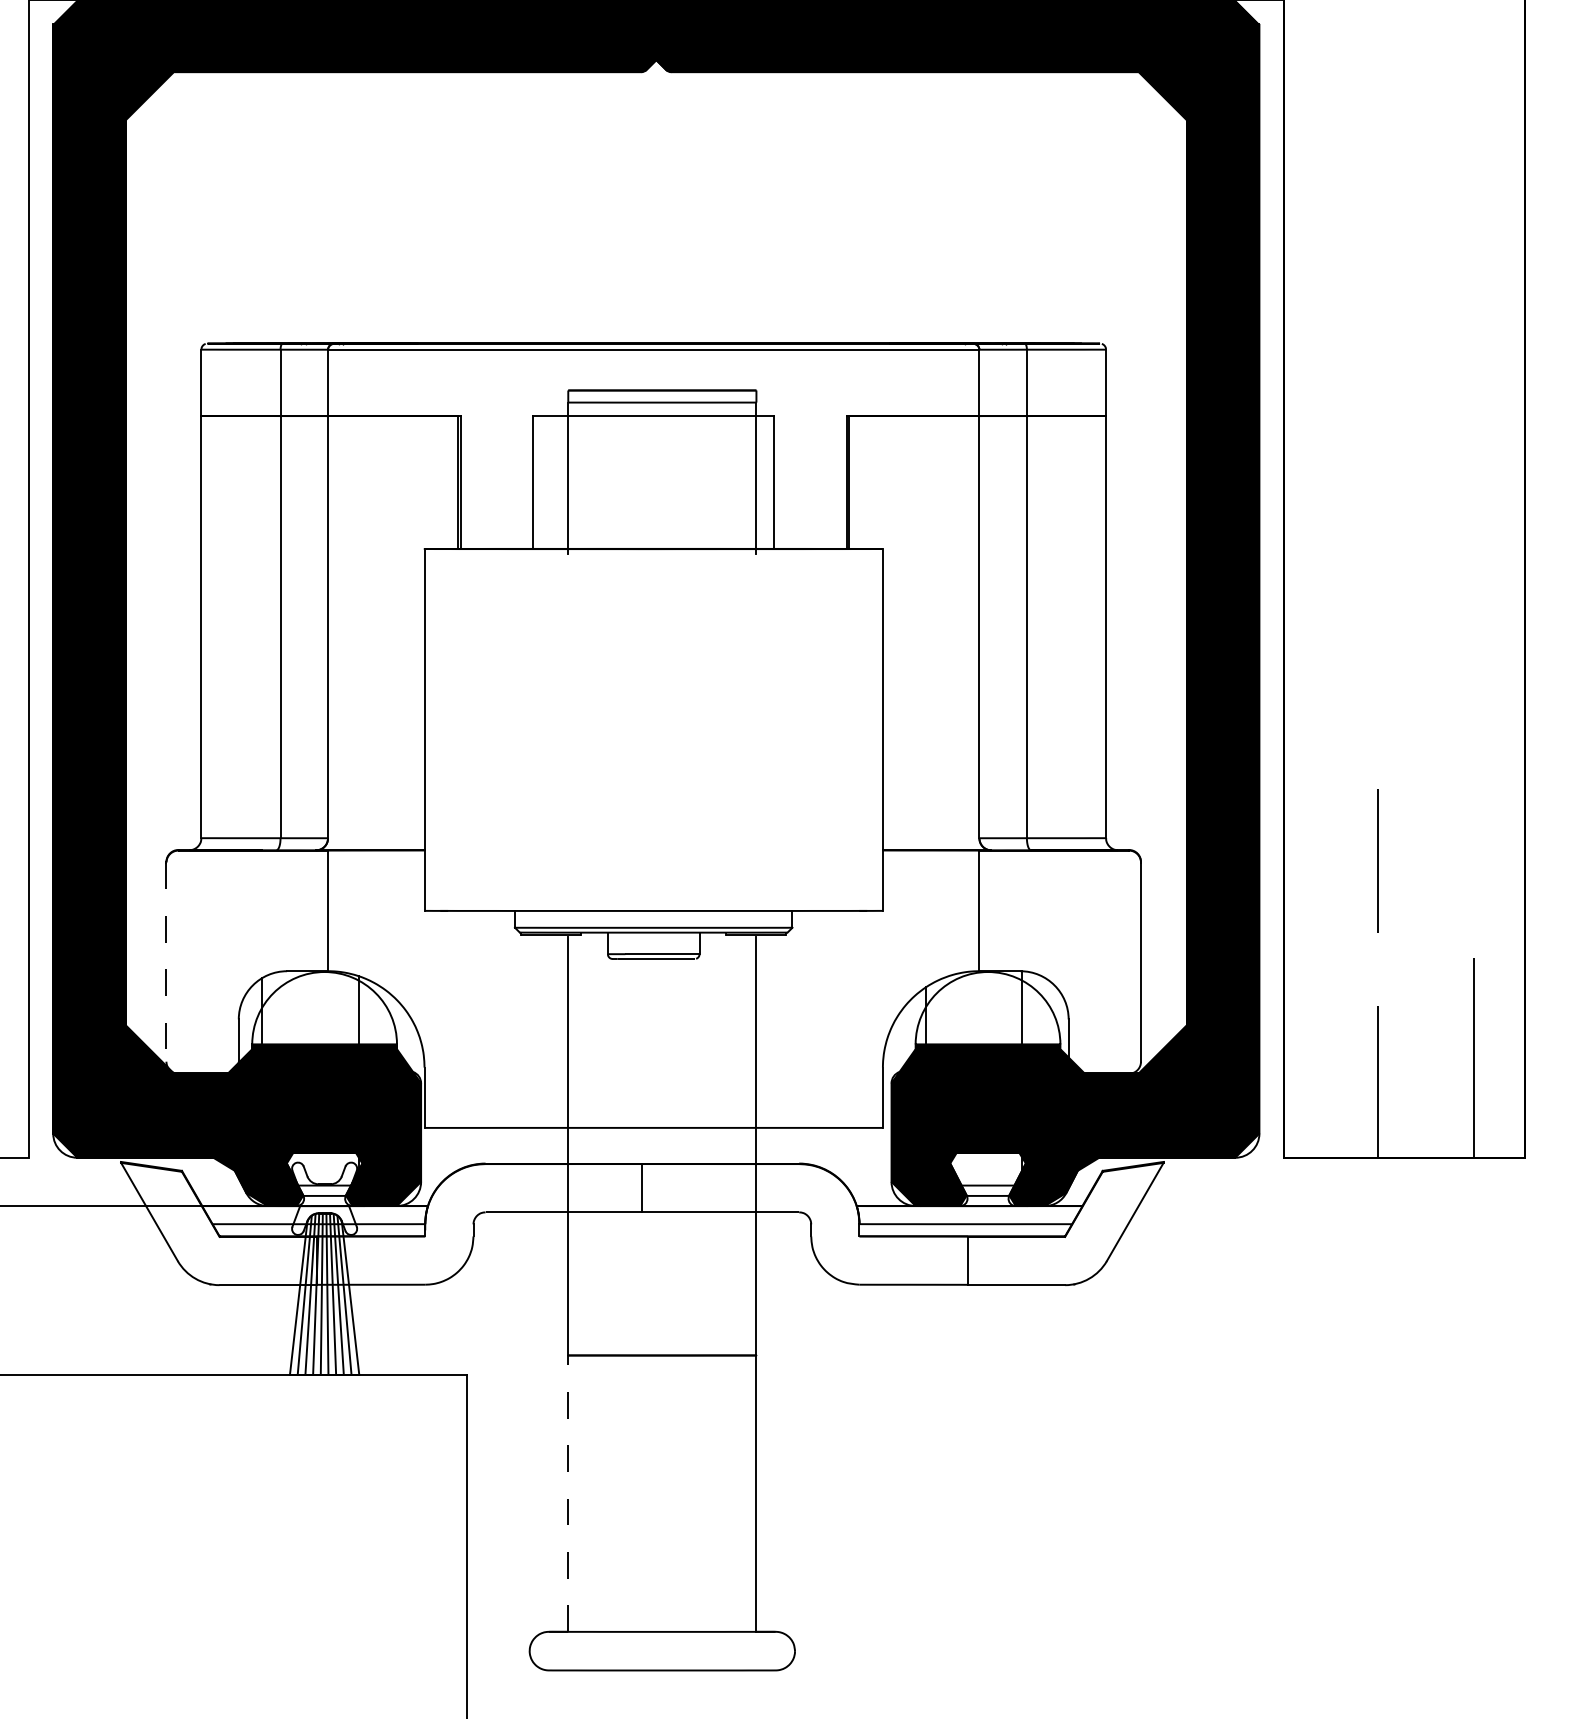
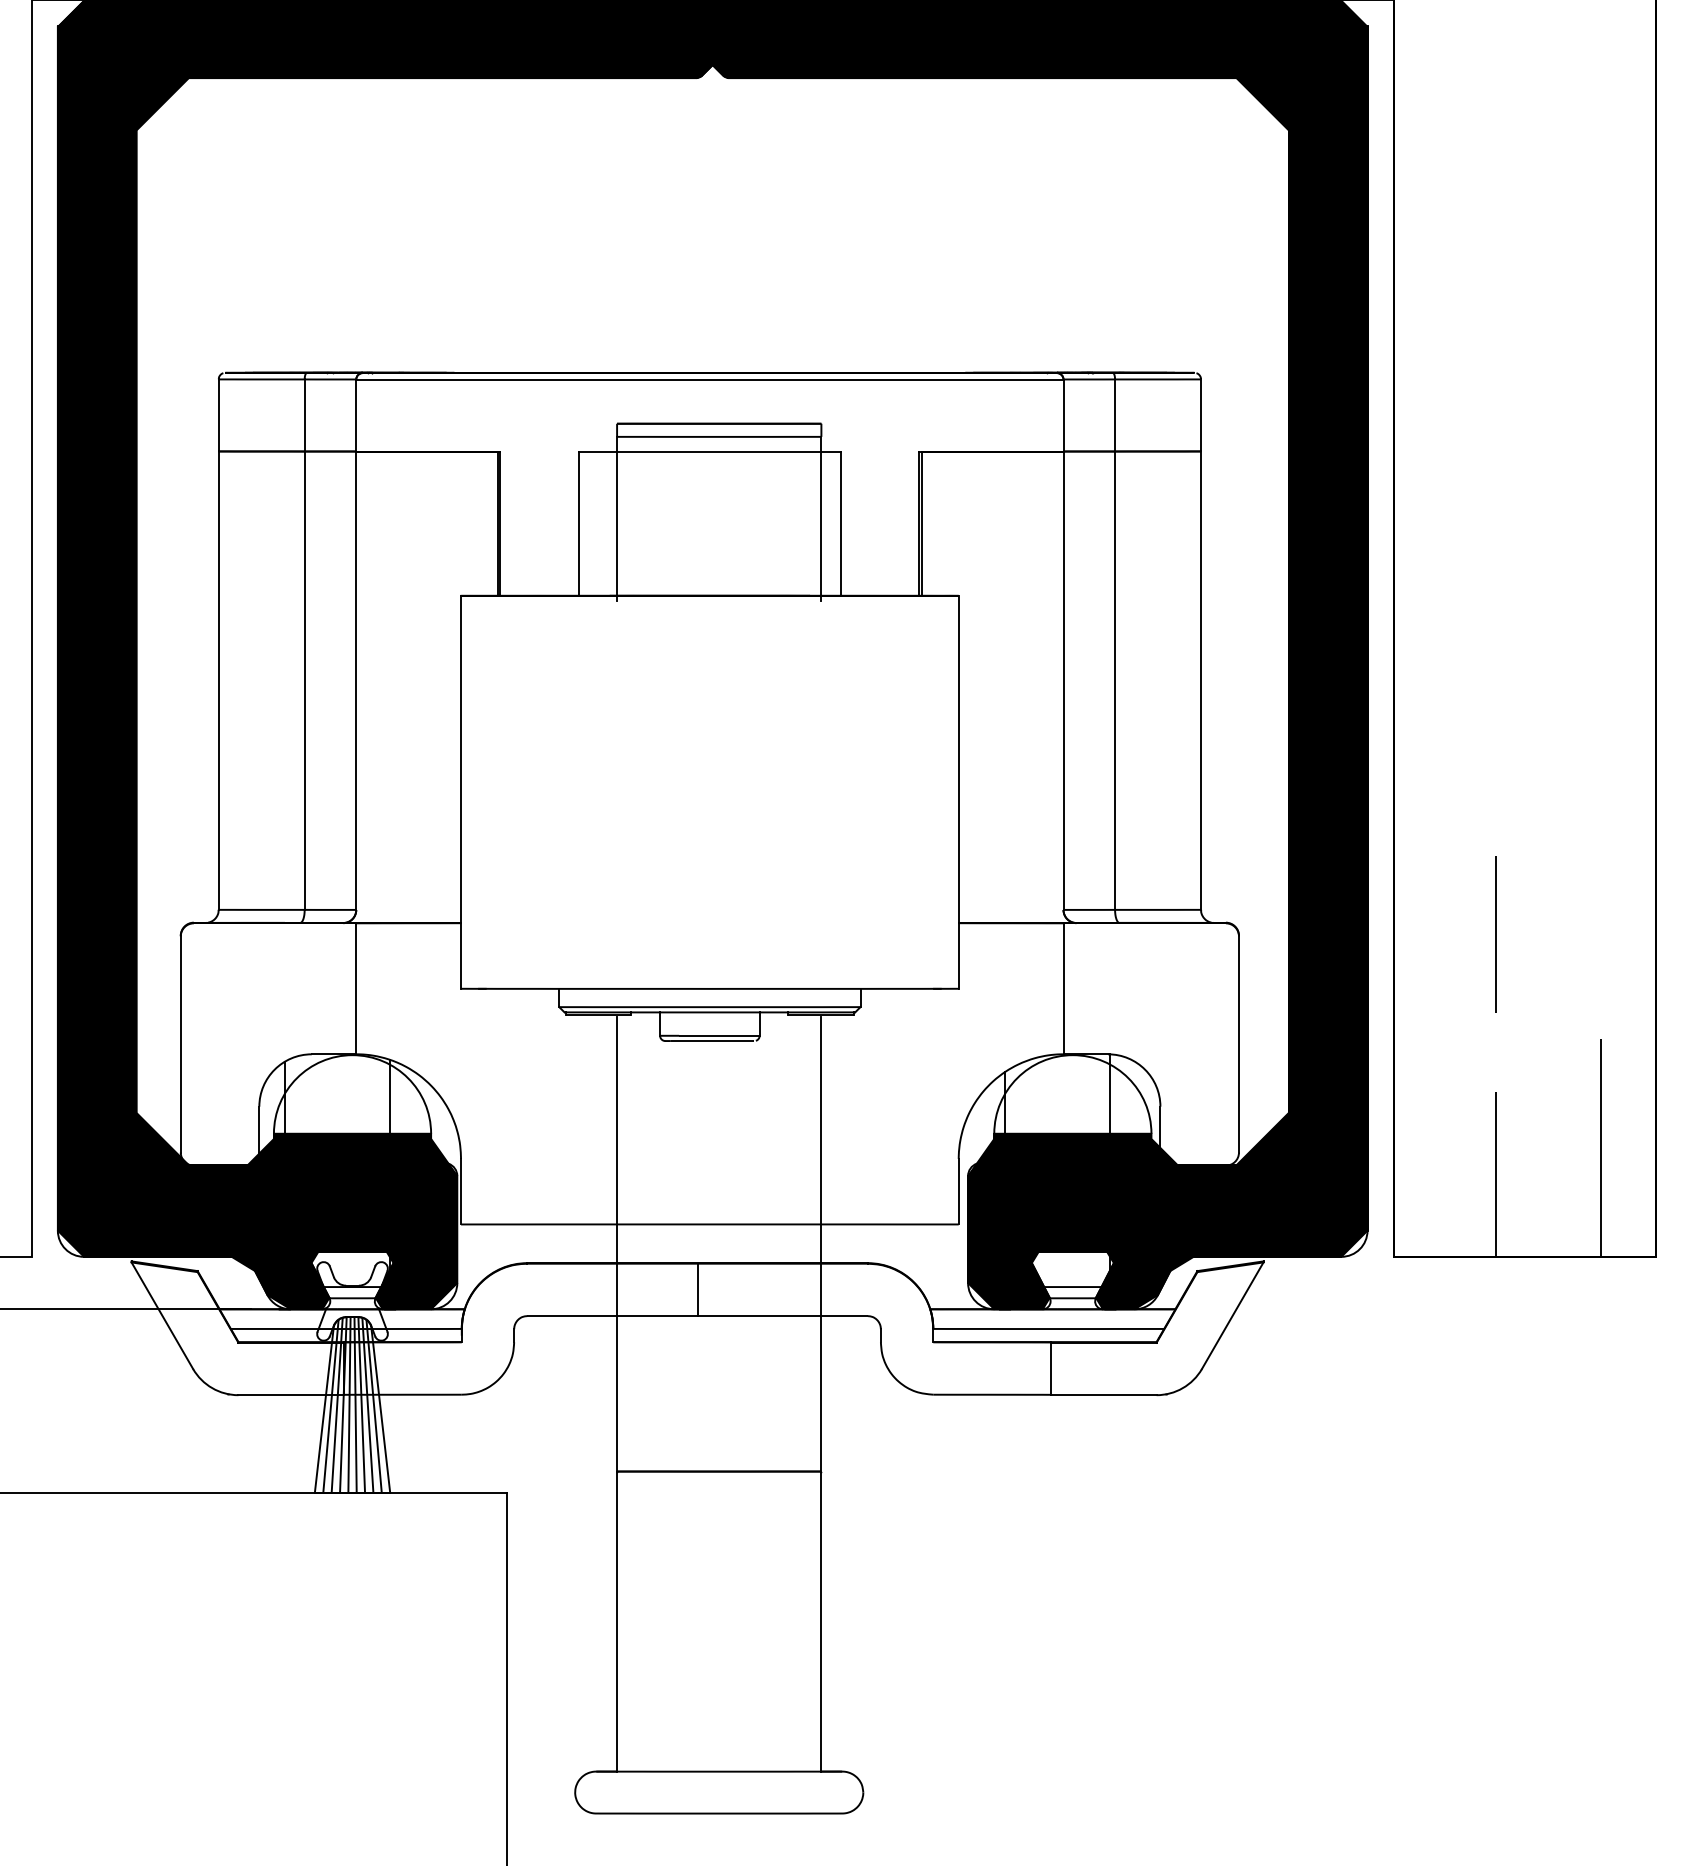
line: (166, 962) -> (180, 1044), dashed -> solid
line: (568, 1493) -> (617, 1621), dashed -> solid

